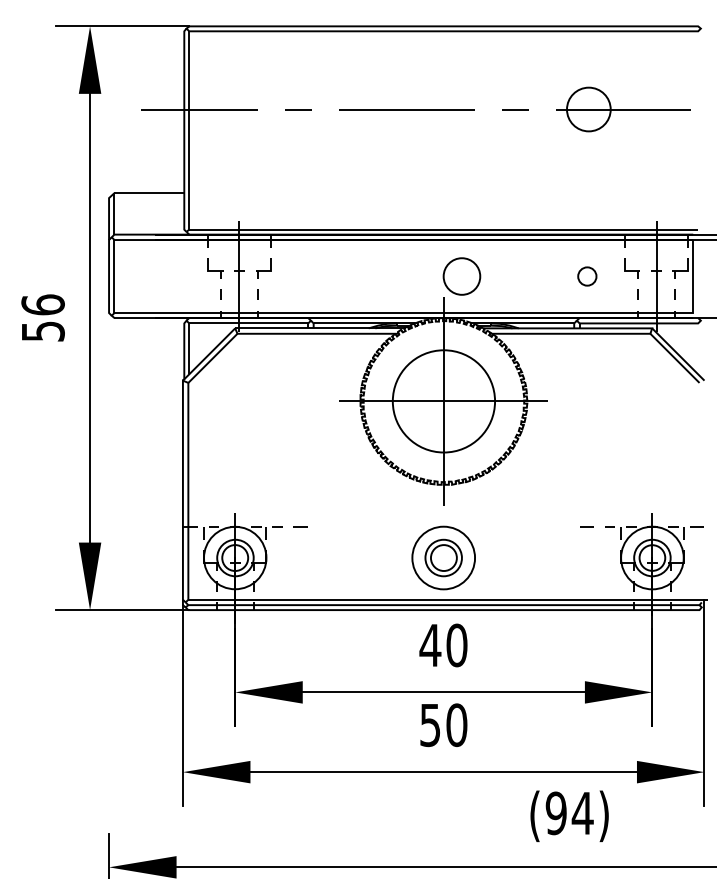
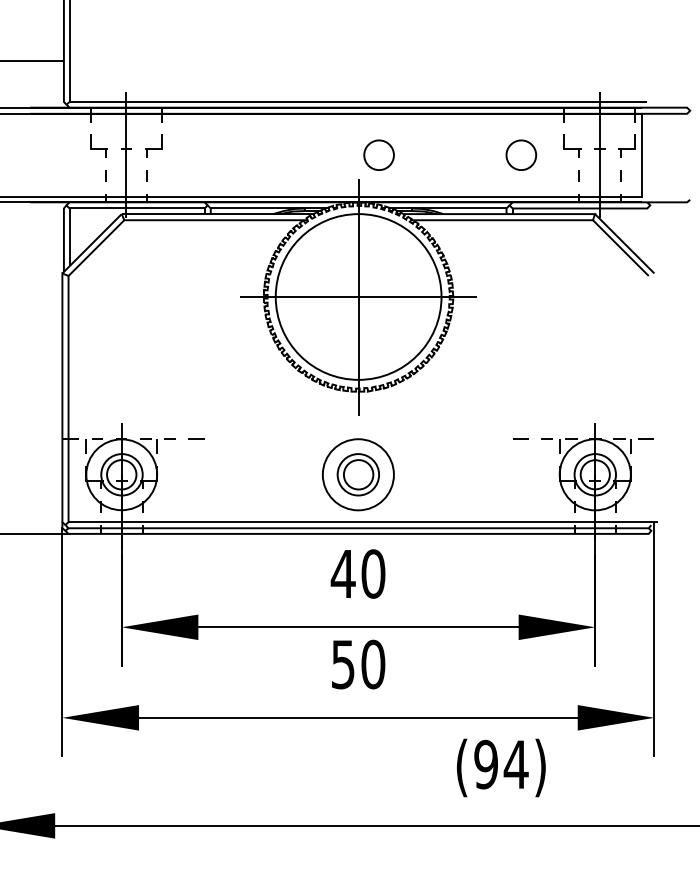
circle: (461, 276) -> (378, 155), size x0.71
circle: (587, 276) -> (521, 155), size x1.43
circle: (443, 401) -> (358, 297), size x1.43

